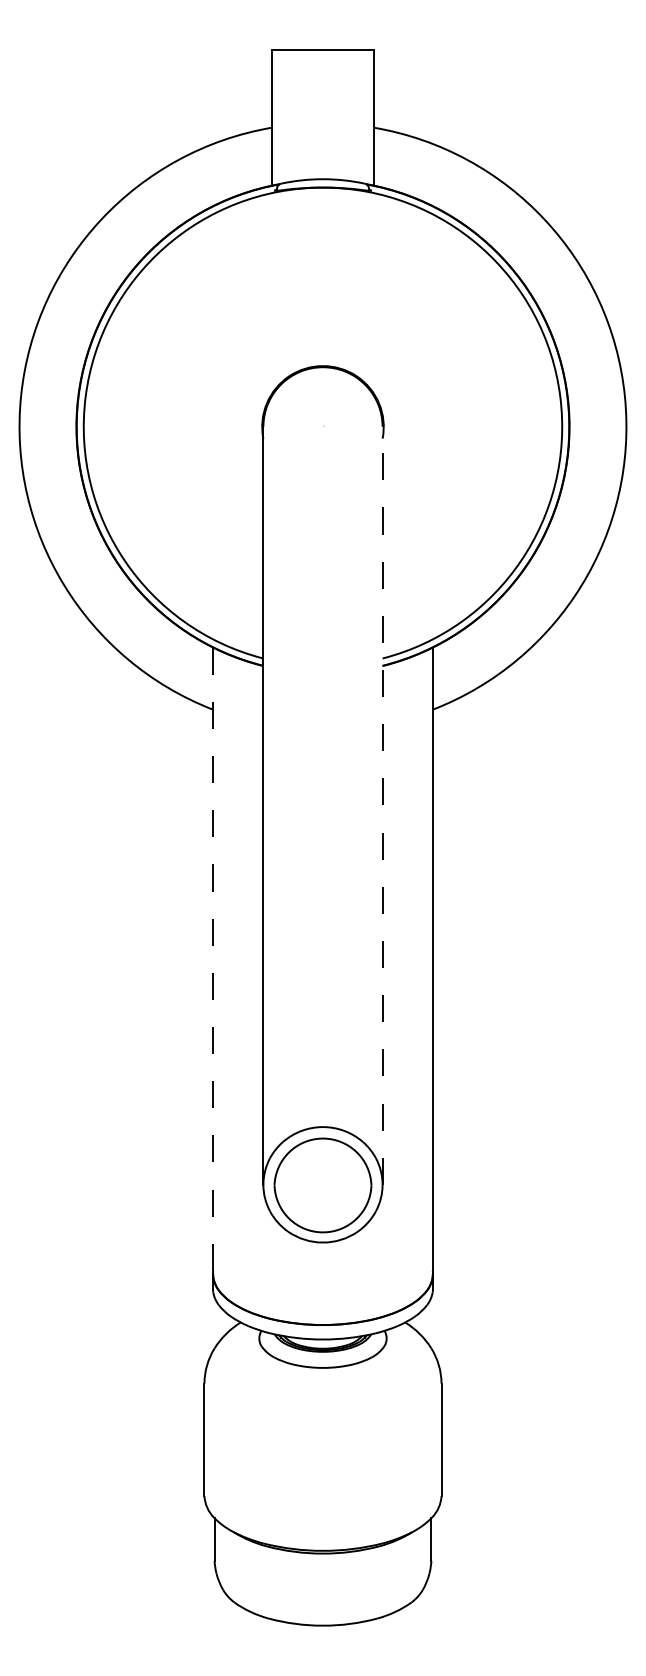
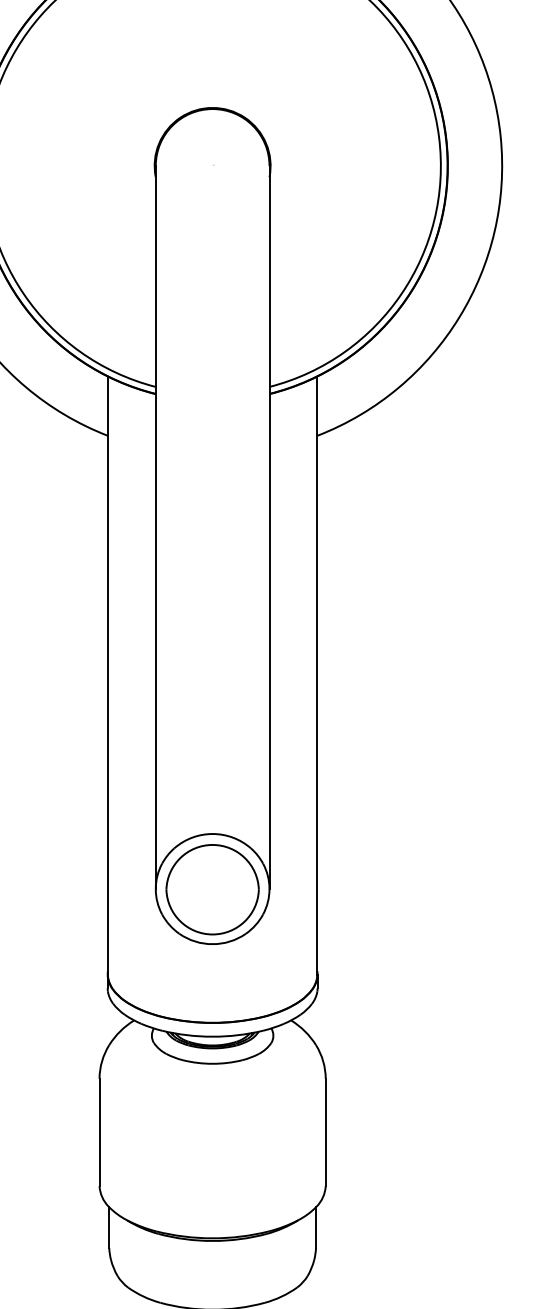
line: (382, 805) -> (269, 527), dashed -> solid
line: (213, 961) -> (108, 676), dashed -> solid

